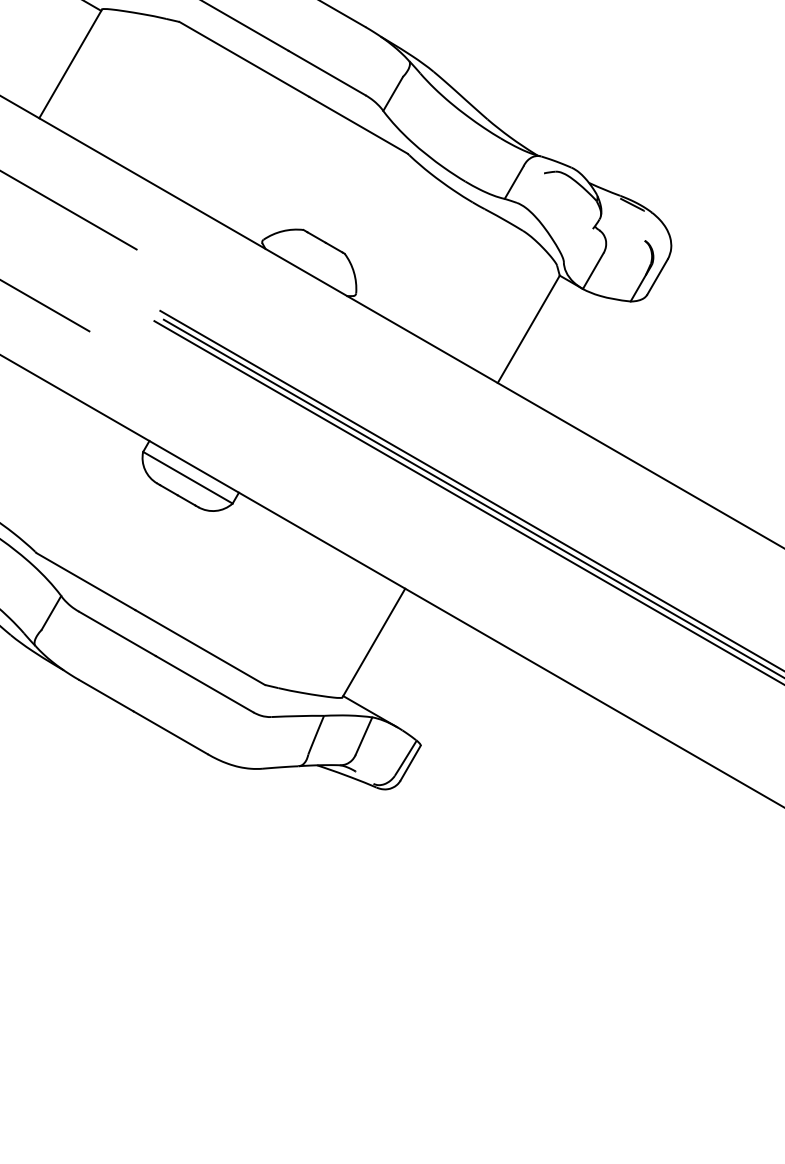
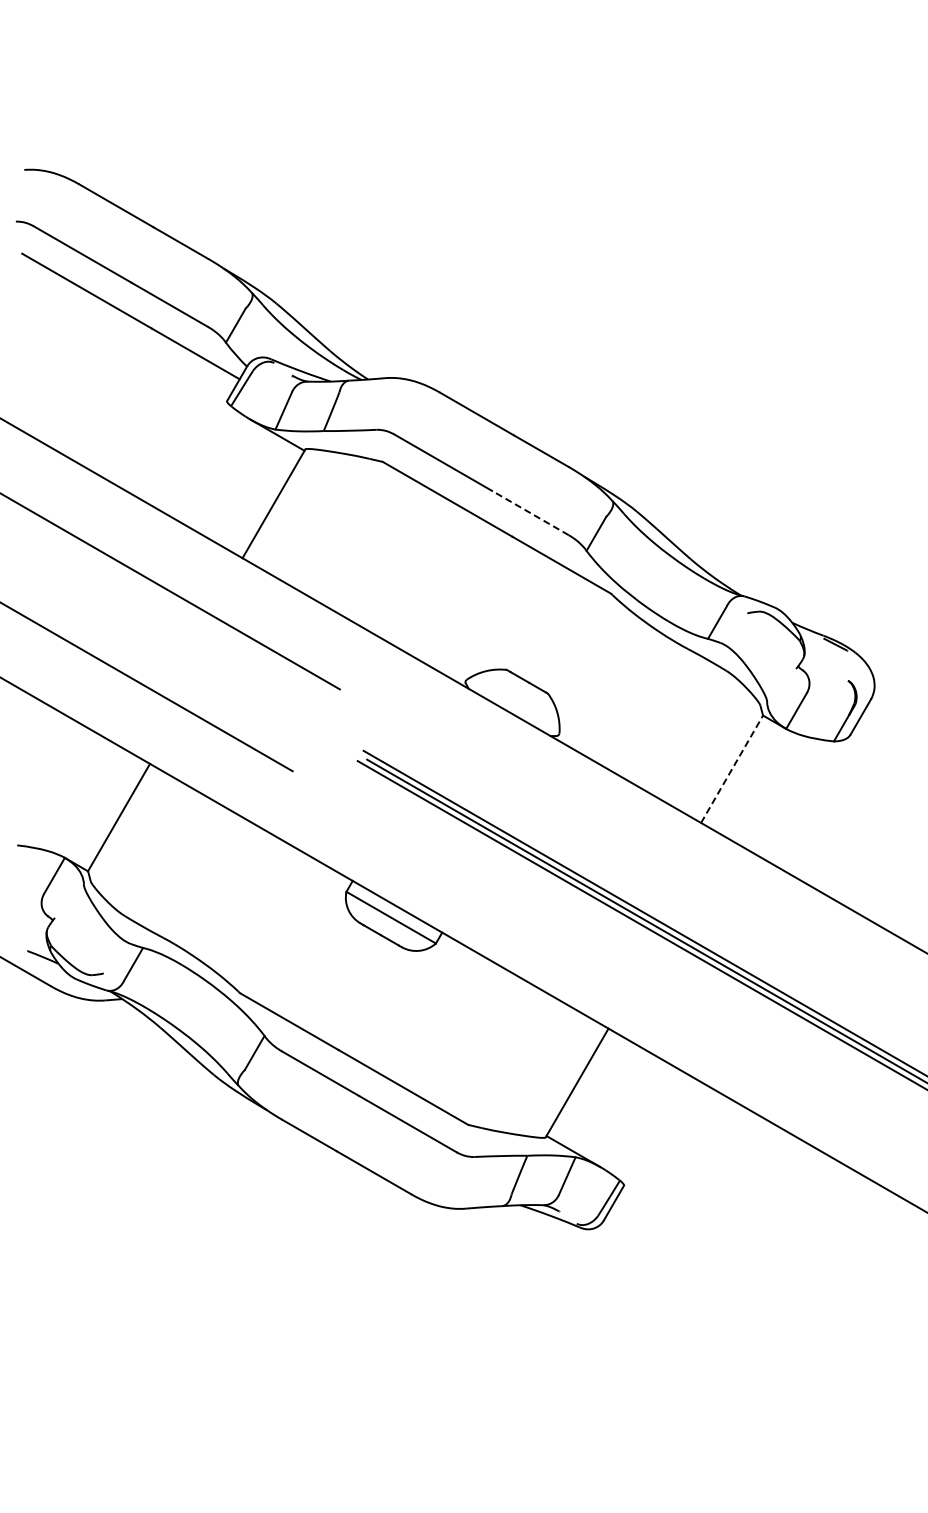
line: (326, 72) -> (529, 512), solid -> dashed
line: (529, 329) -> (732, 769), solid -> dashed

